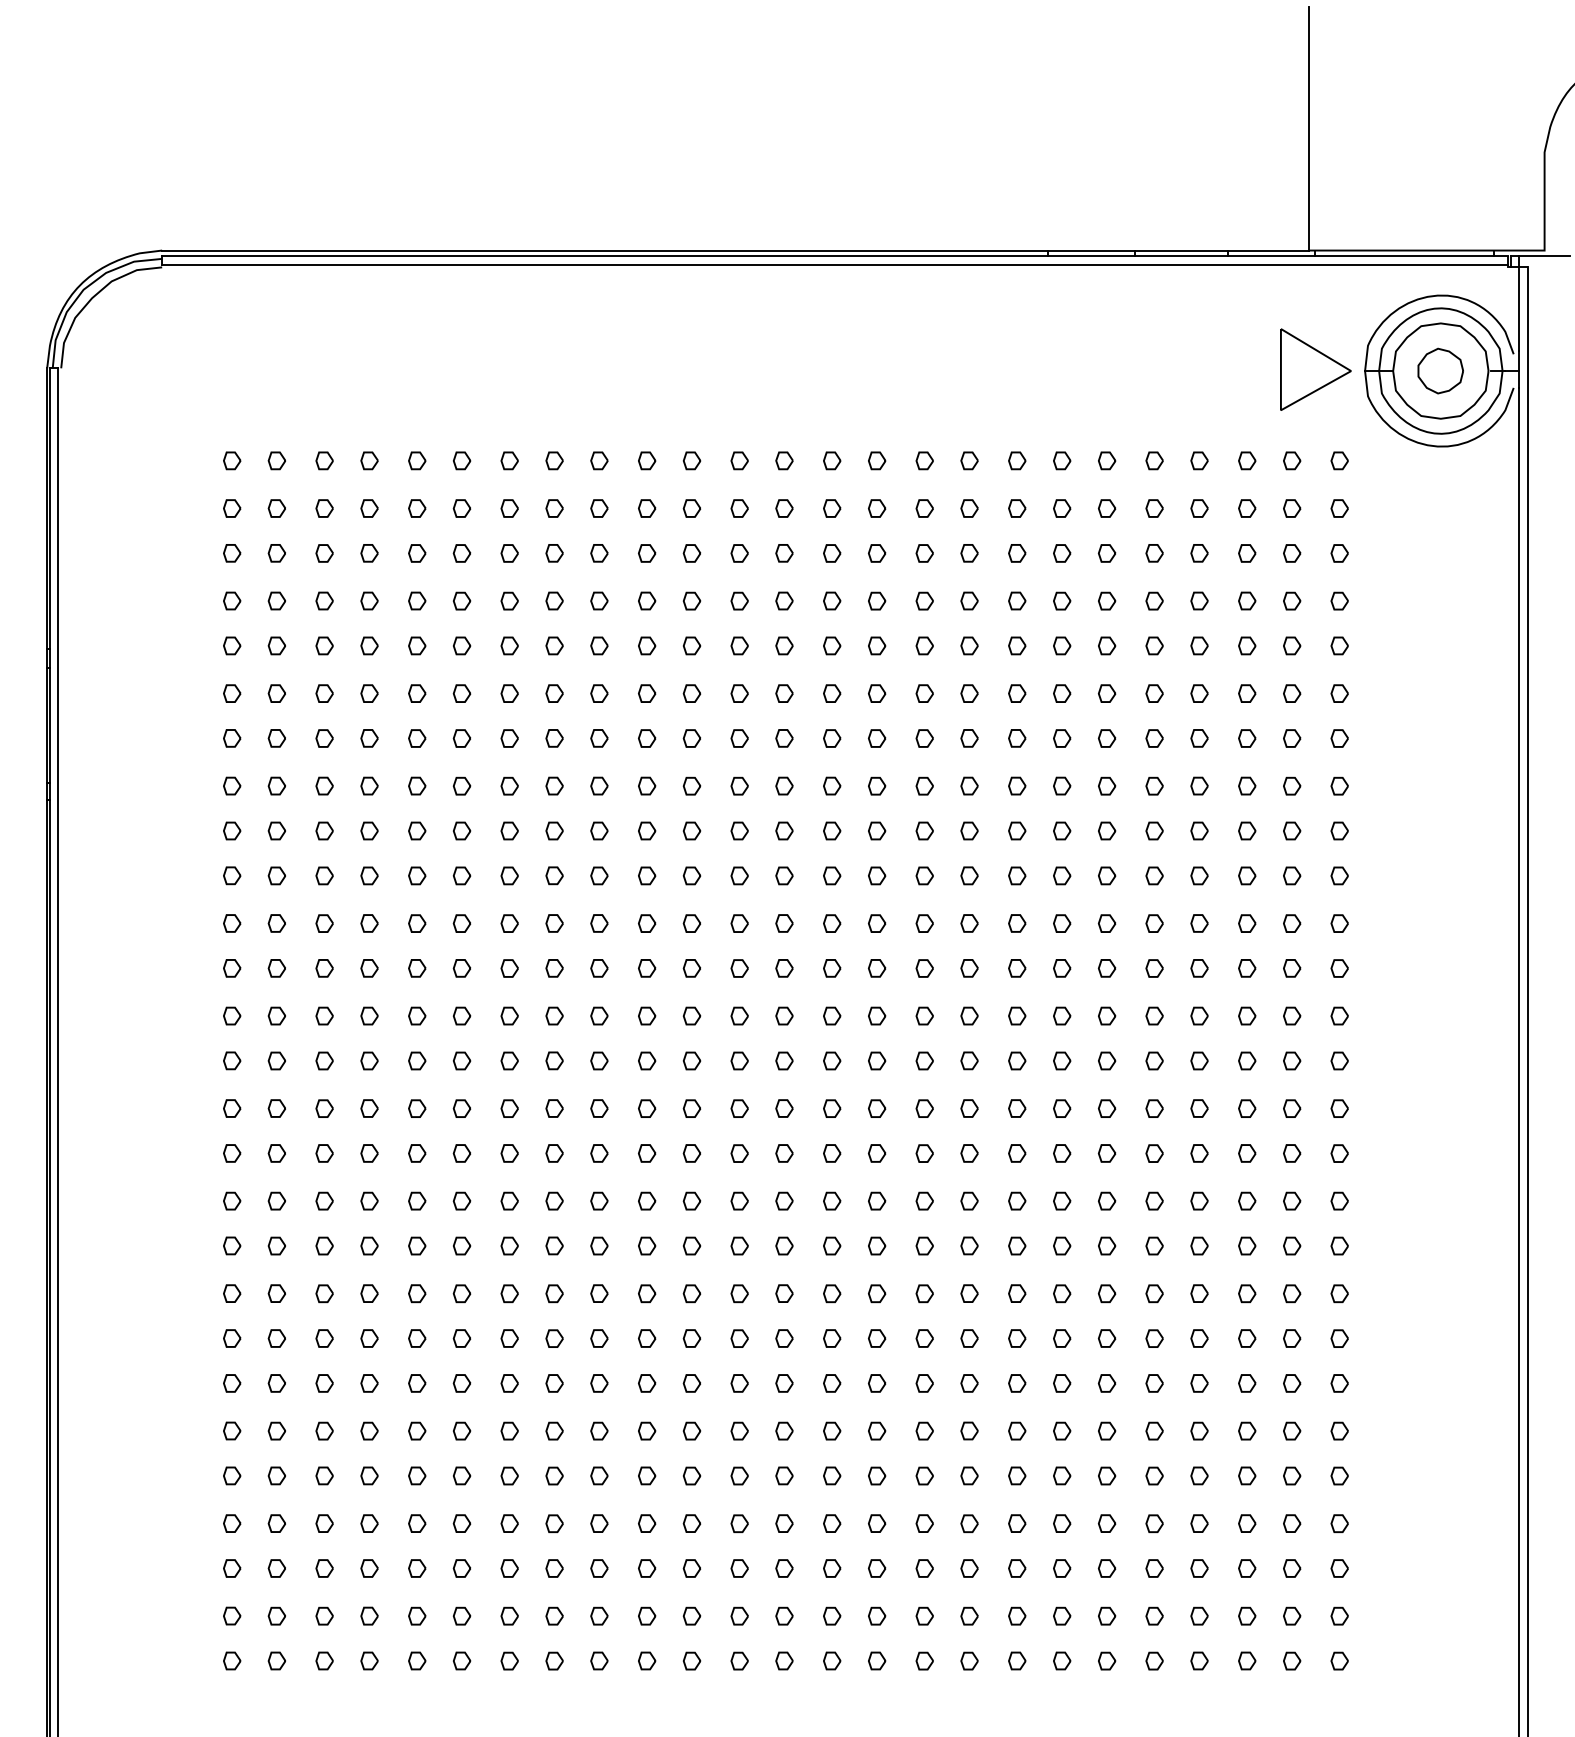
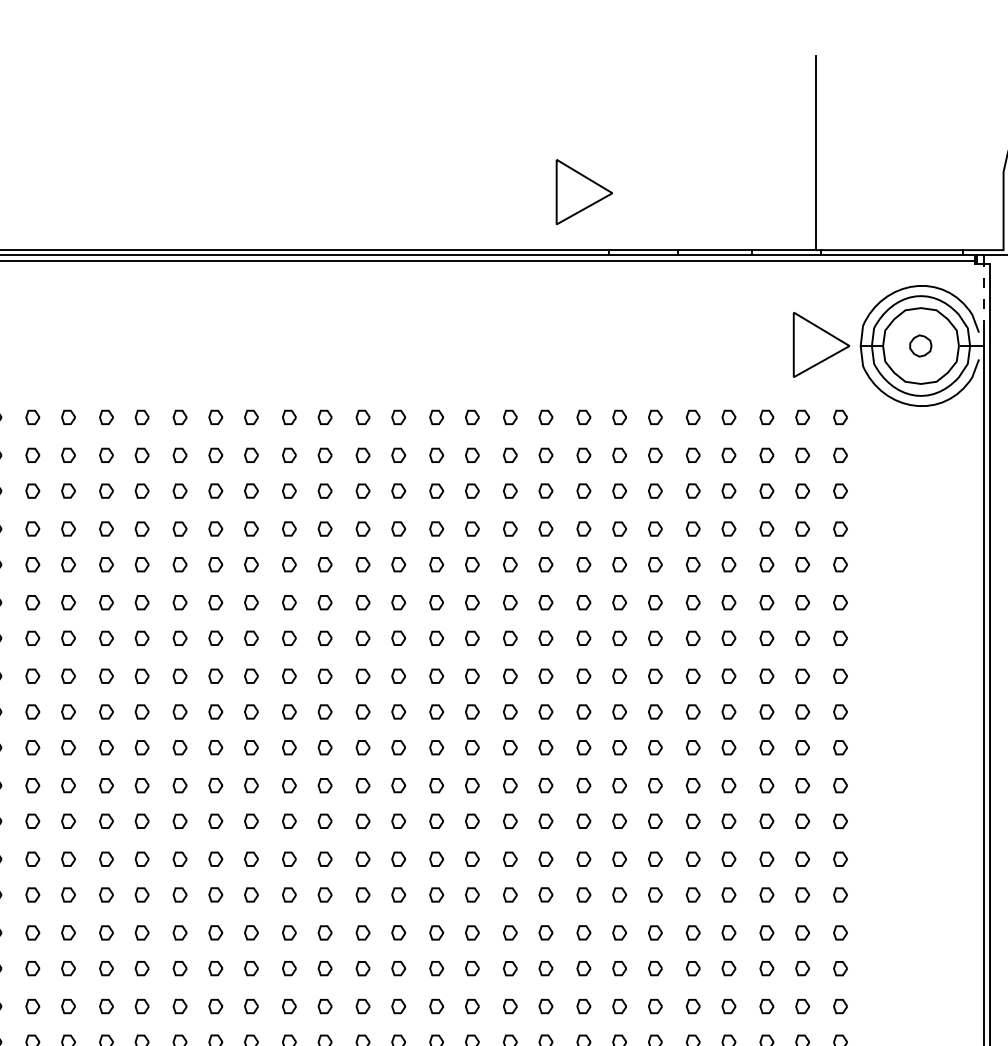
part: (1017, 177) -> (584, 191), added
line: (1519, 308) -> (983, 296), solid -> dashed
part: (1440, 370) -> (920, 345), size x0.6

